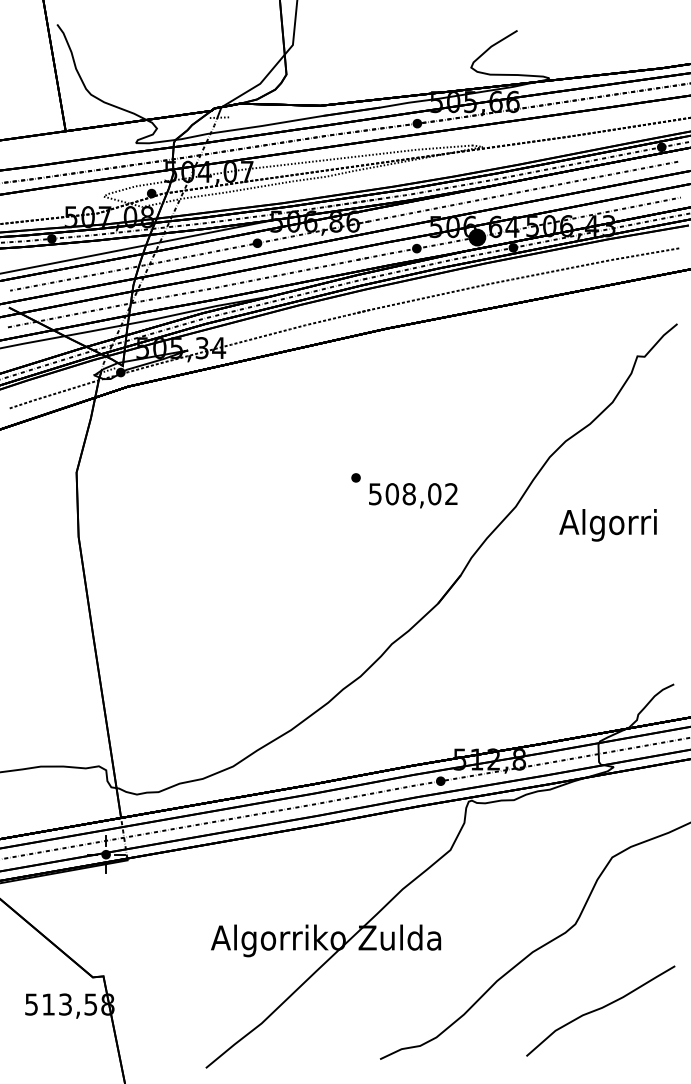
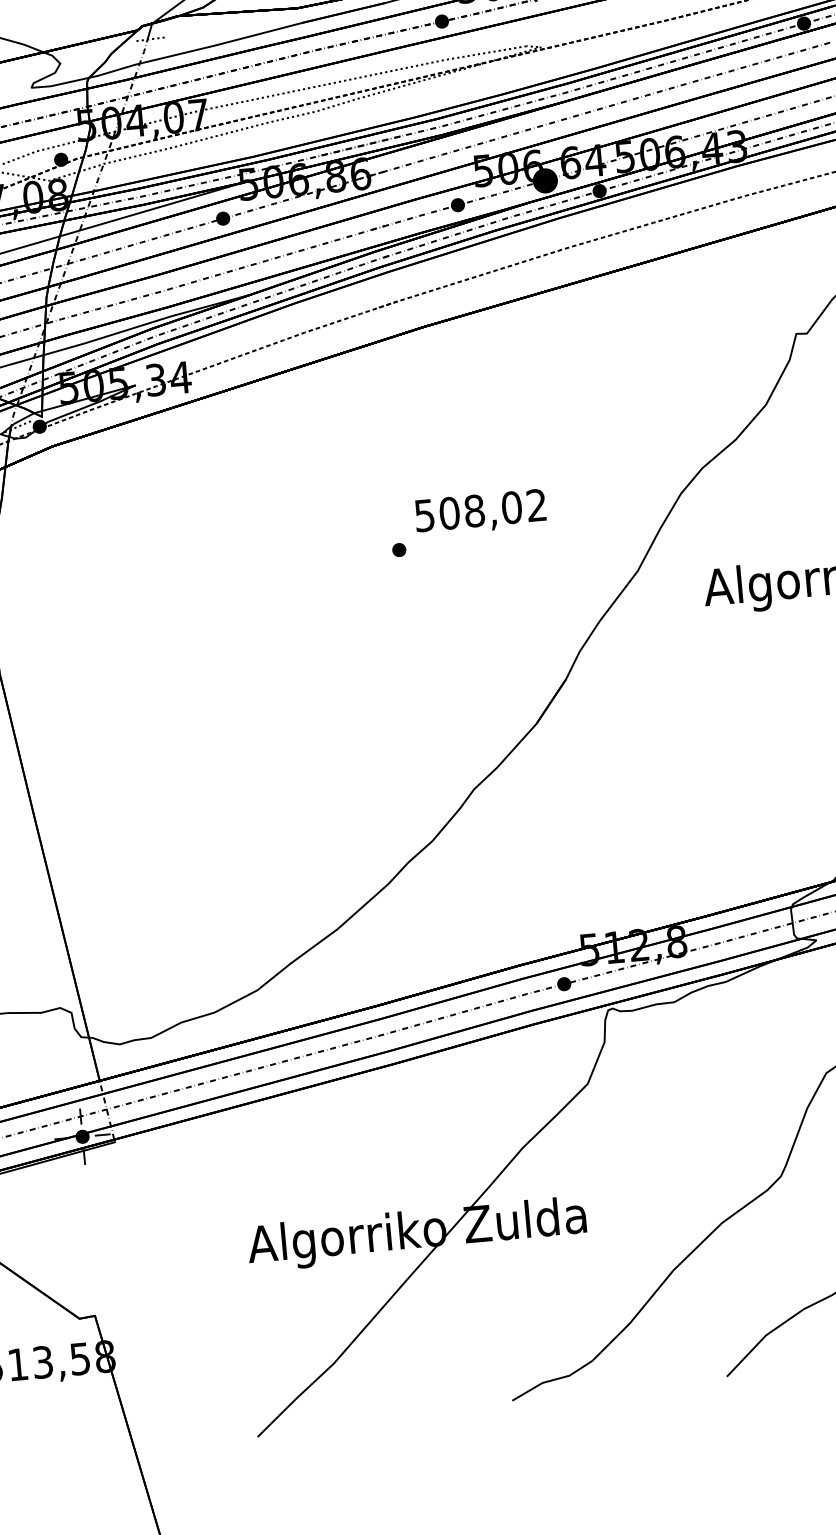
text: (413, 495) -> (480, 512), moved

